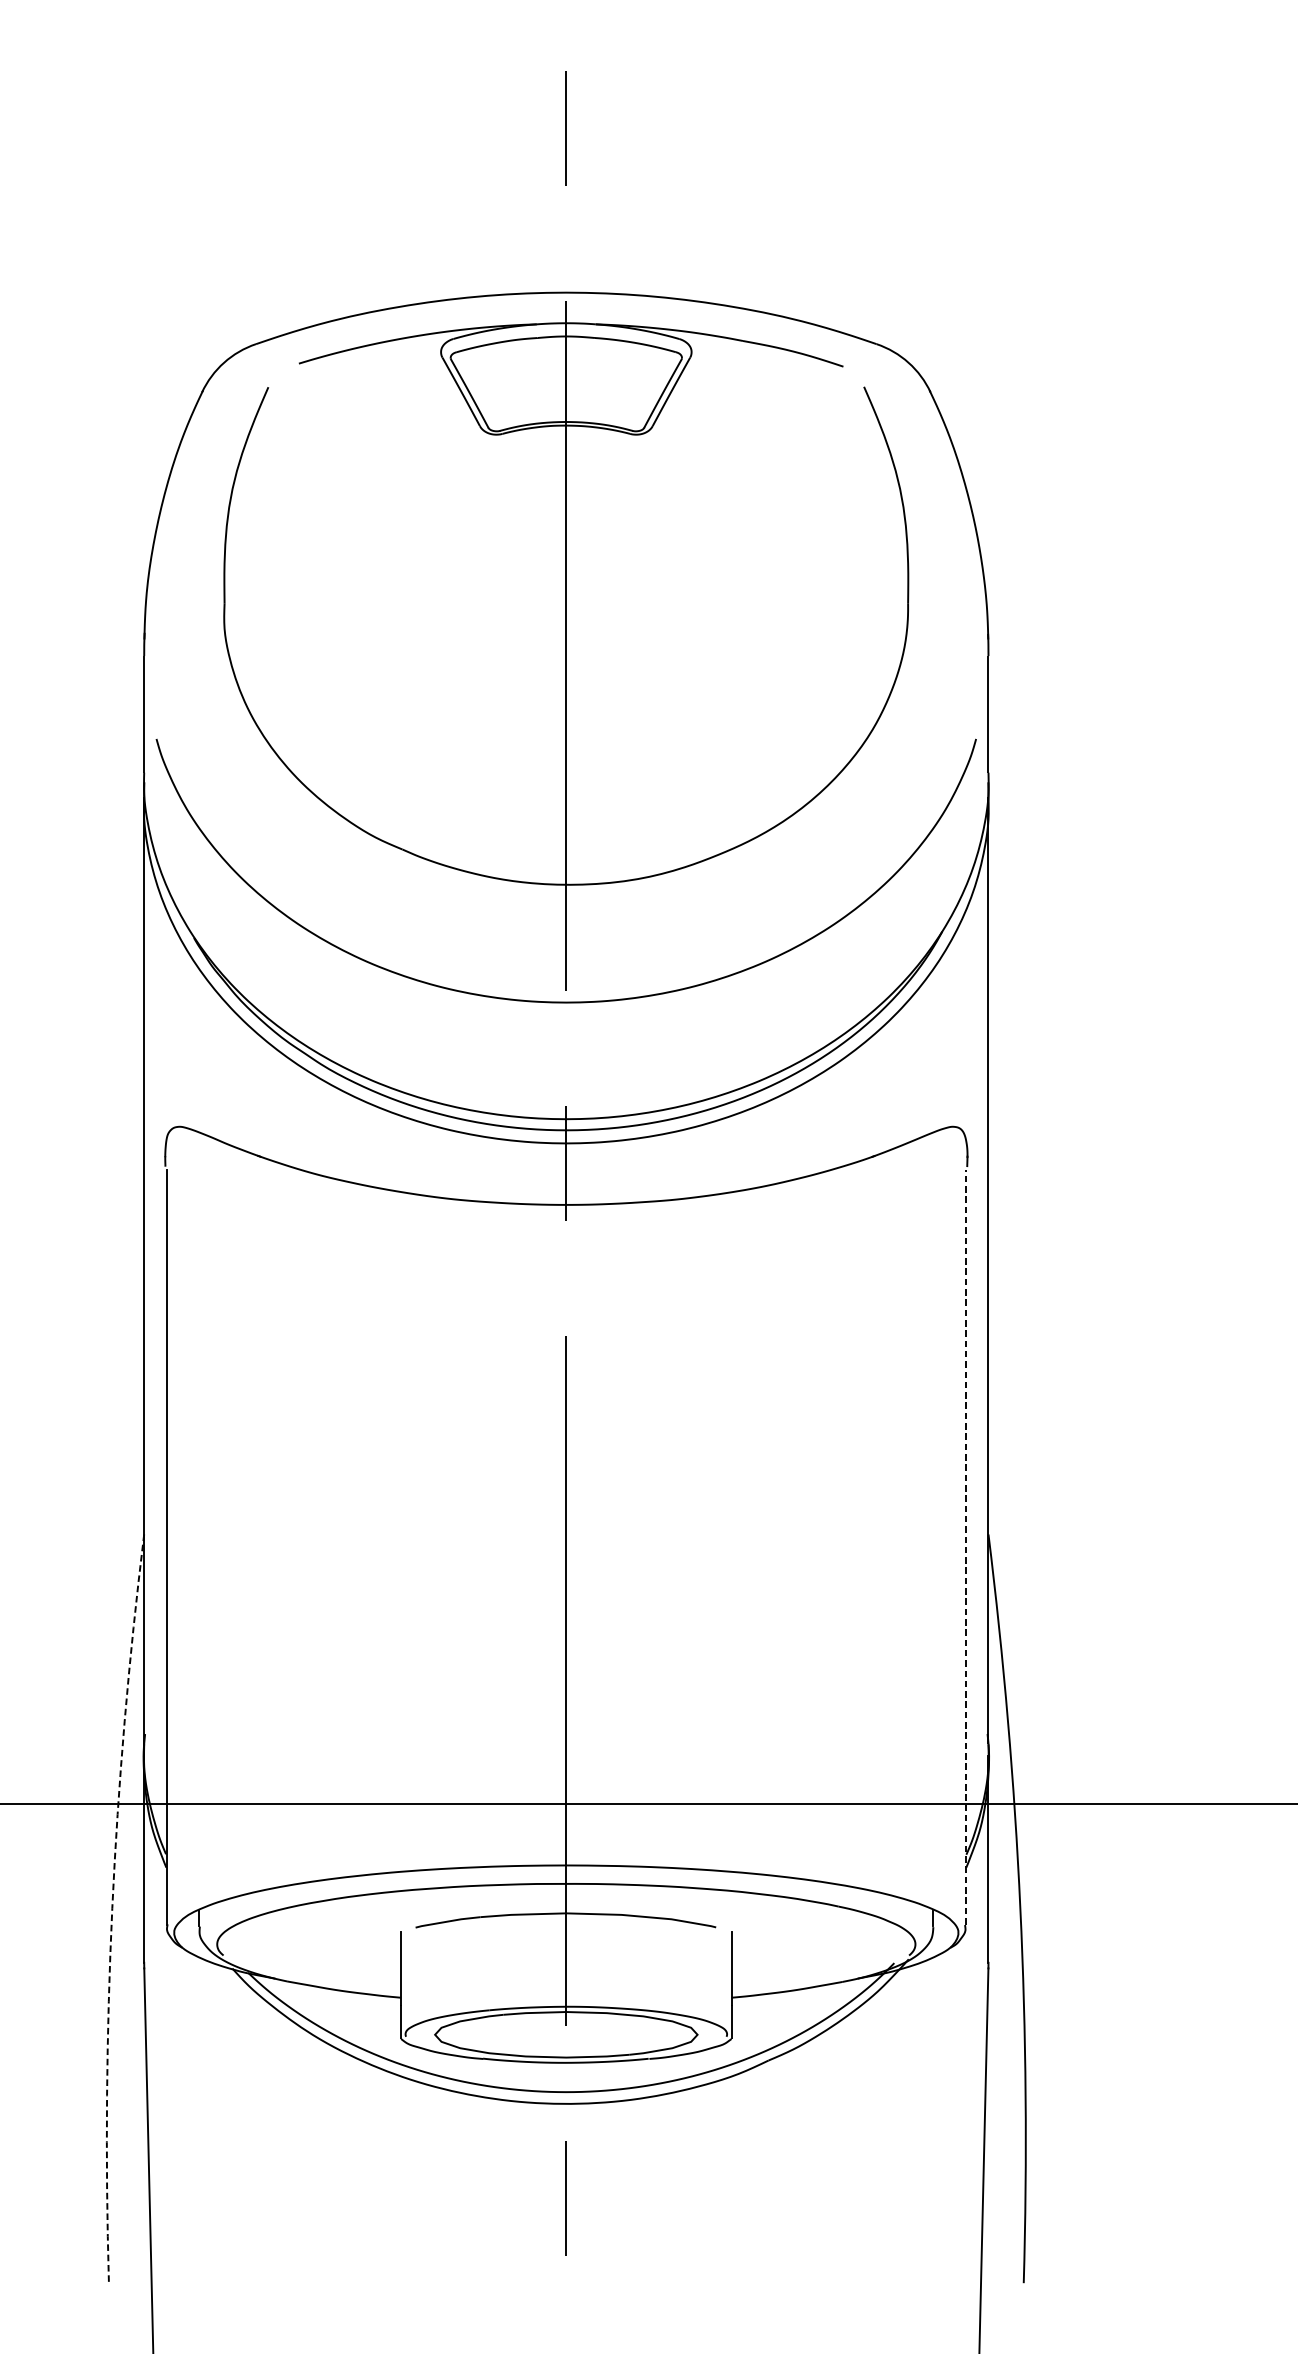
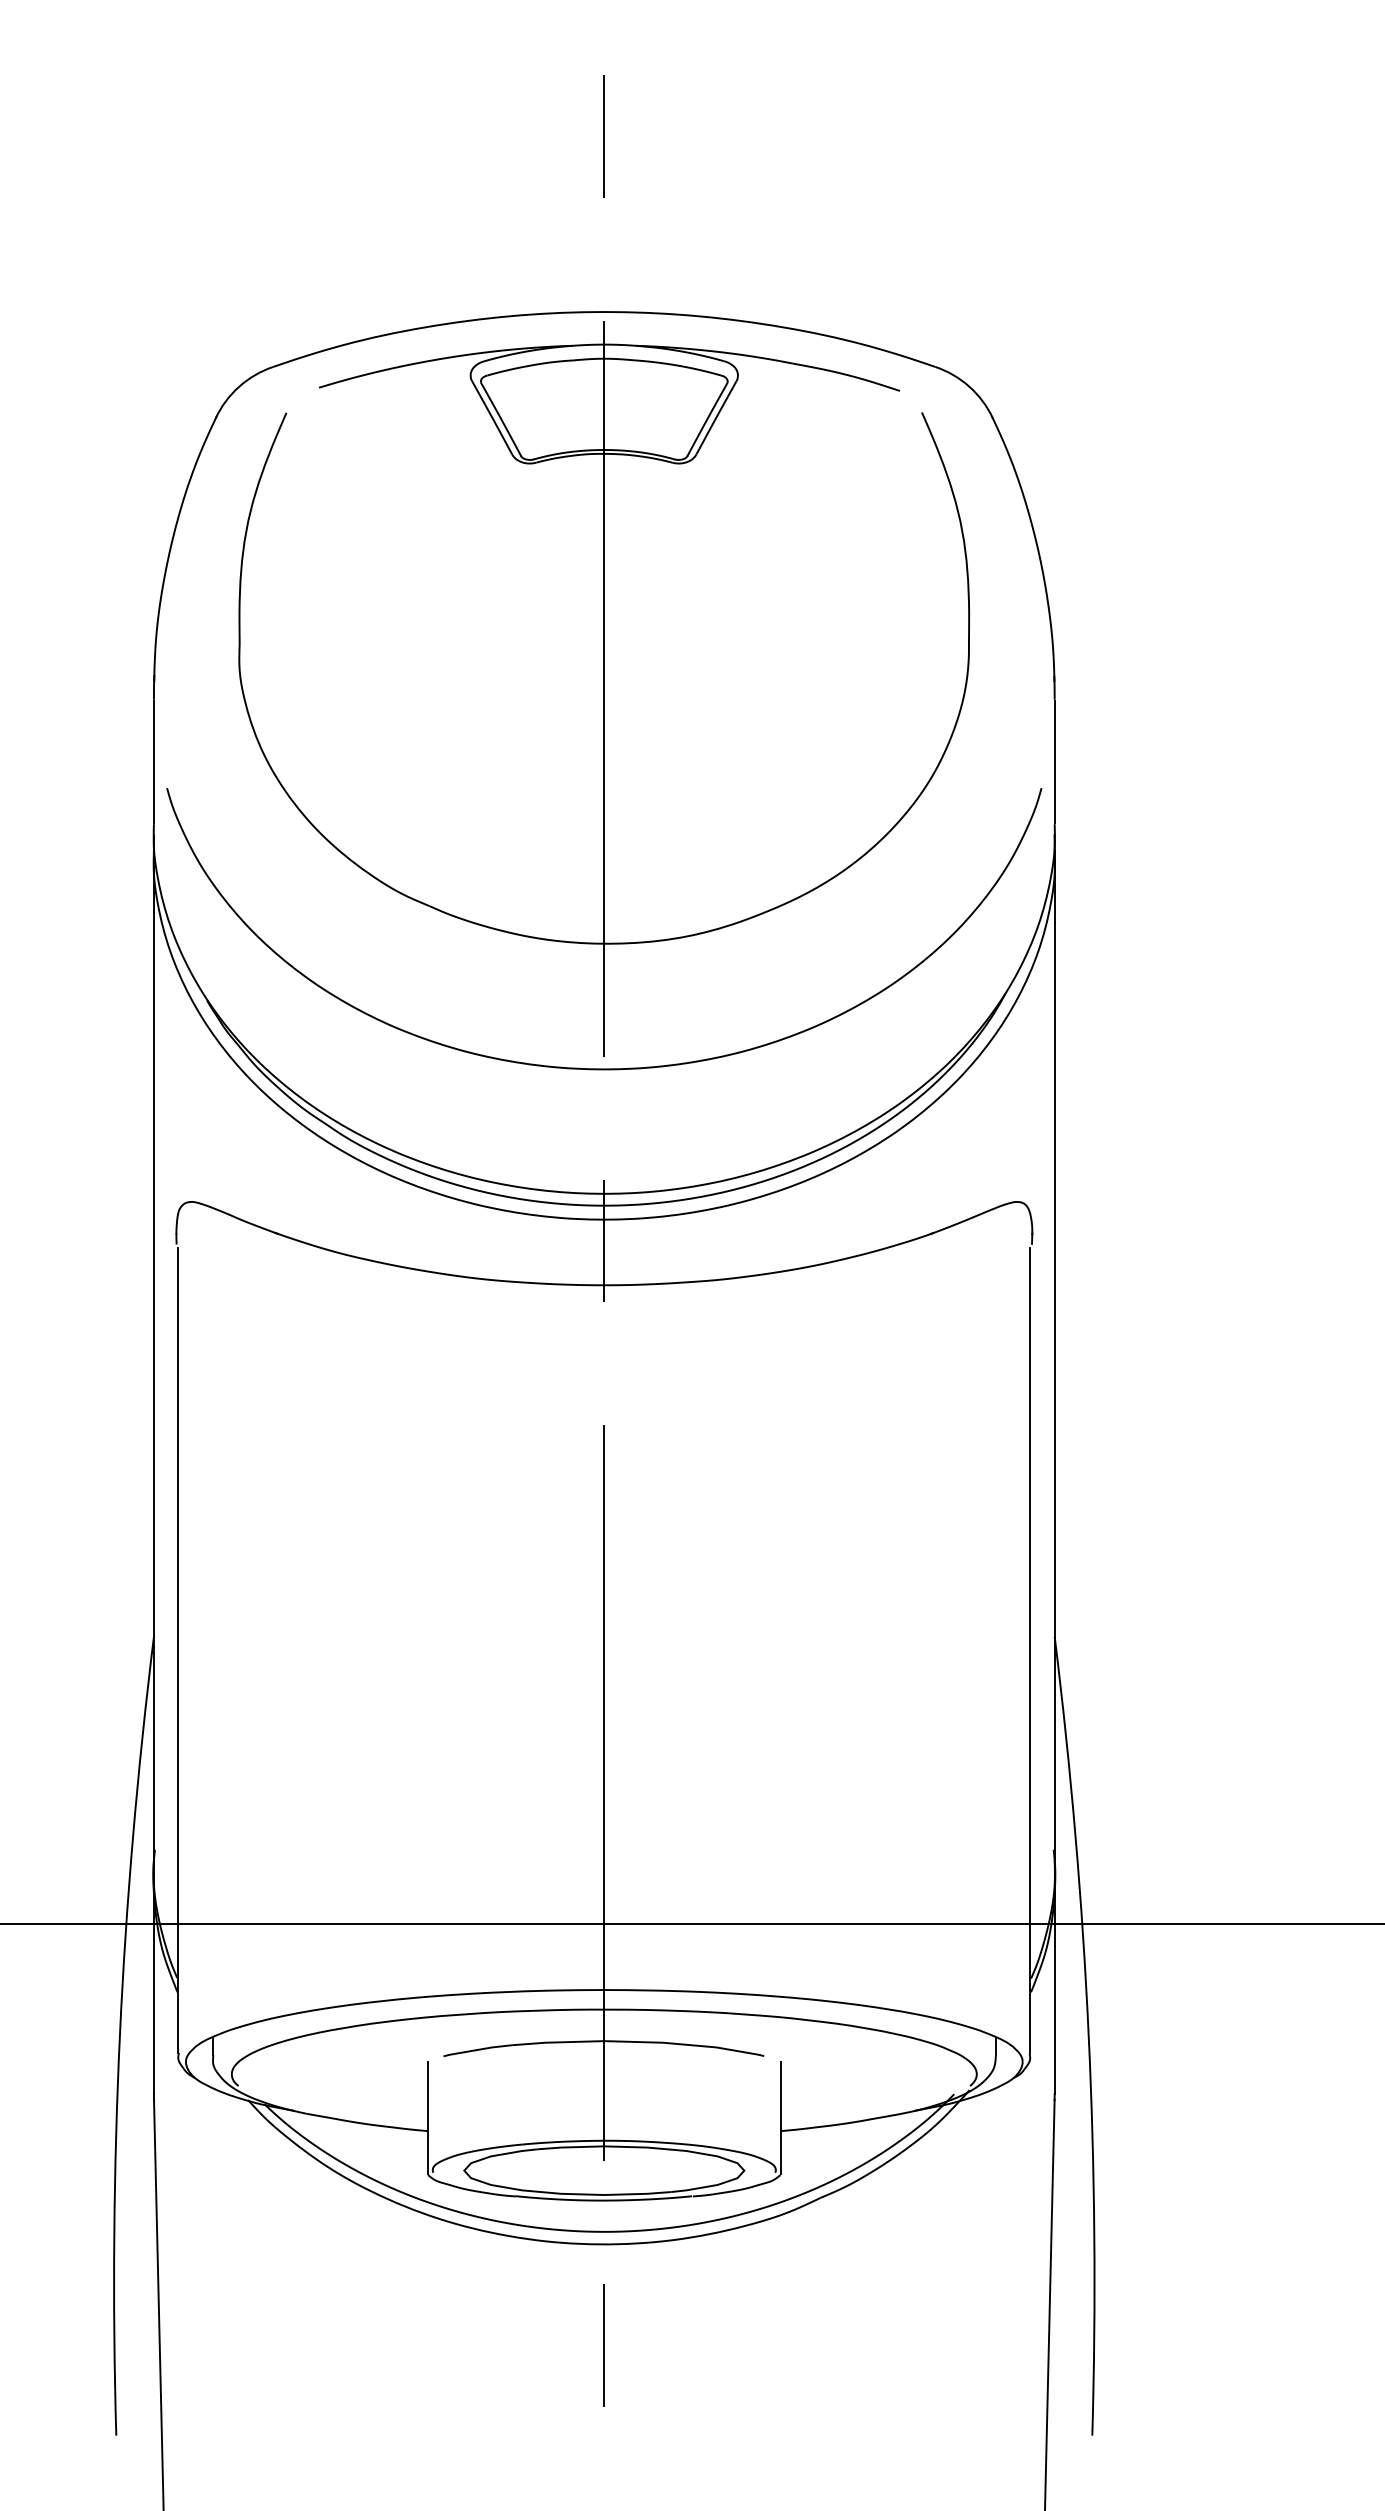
line: (965, 1547) -> (1030, 1650), dashed -> solid
arc: (111, 1908) -> (119, 2035), dashed -> solid

